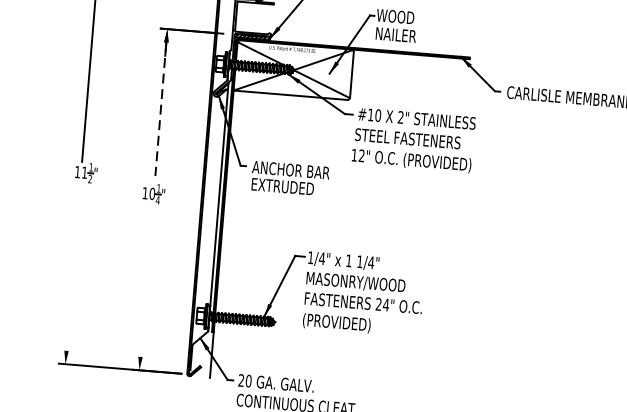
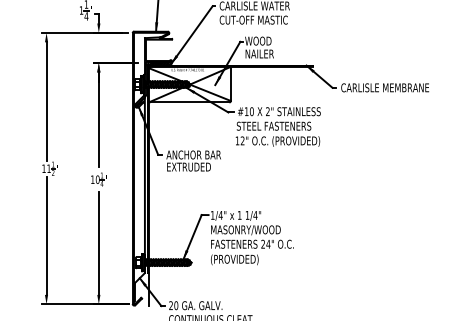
line: (160, 110) -> (98, 120), dashed -> solid
line: (73, 266) -> (46, 235), added
line: (145, 284) -> (98, 243), added

